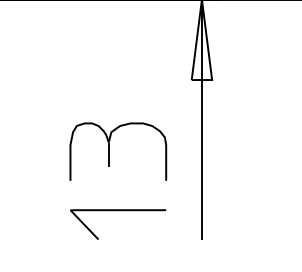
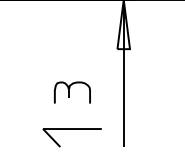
part: (118, 150) -> (72, 92), size x0.6

